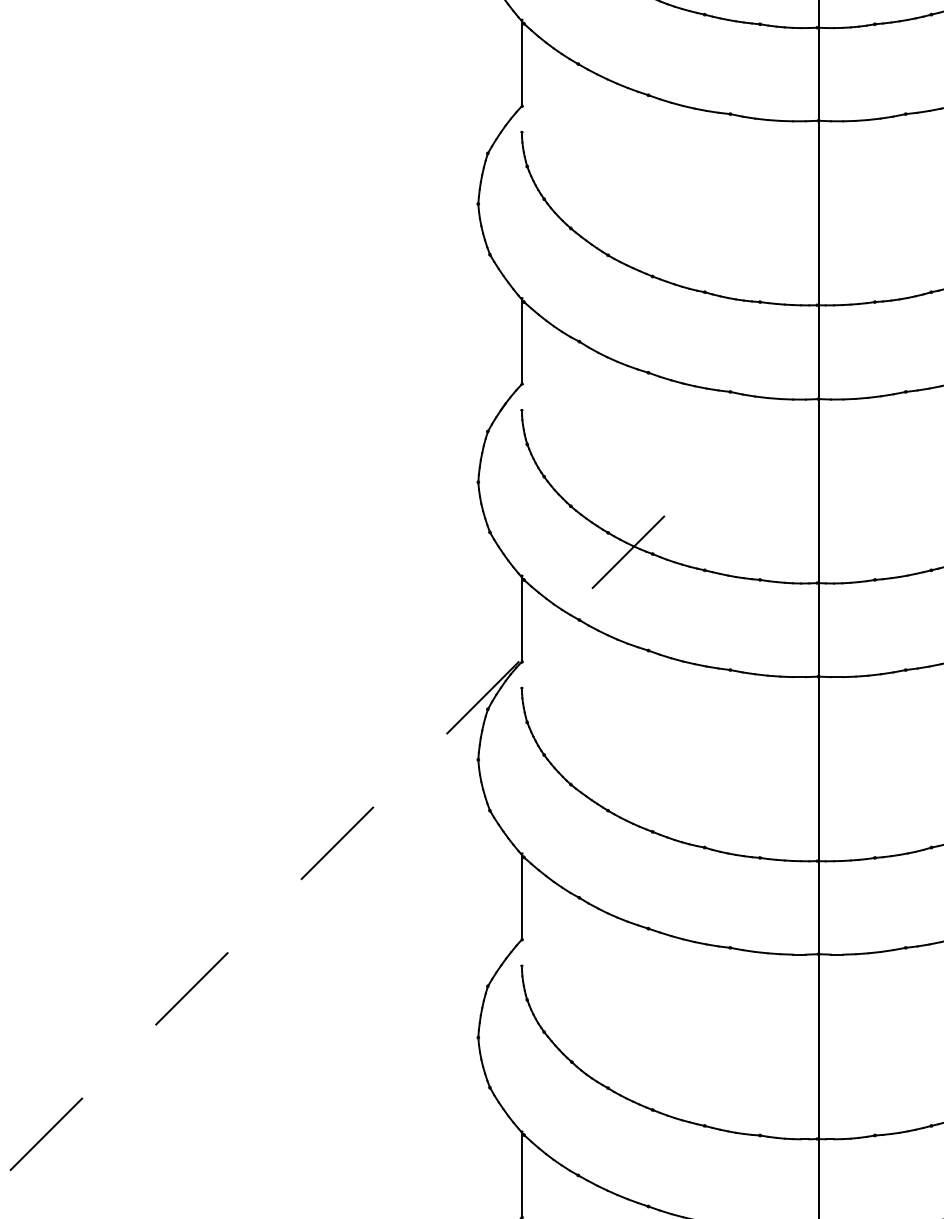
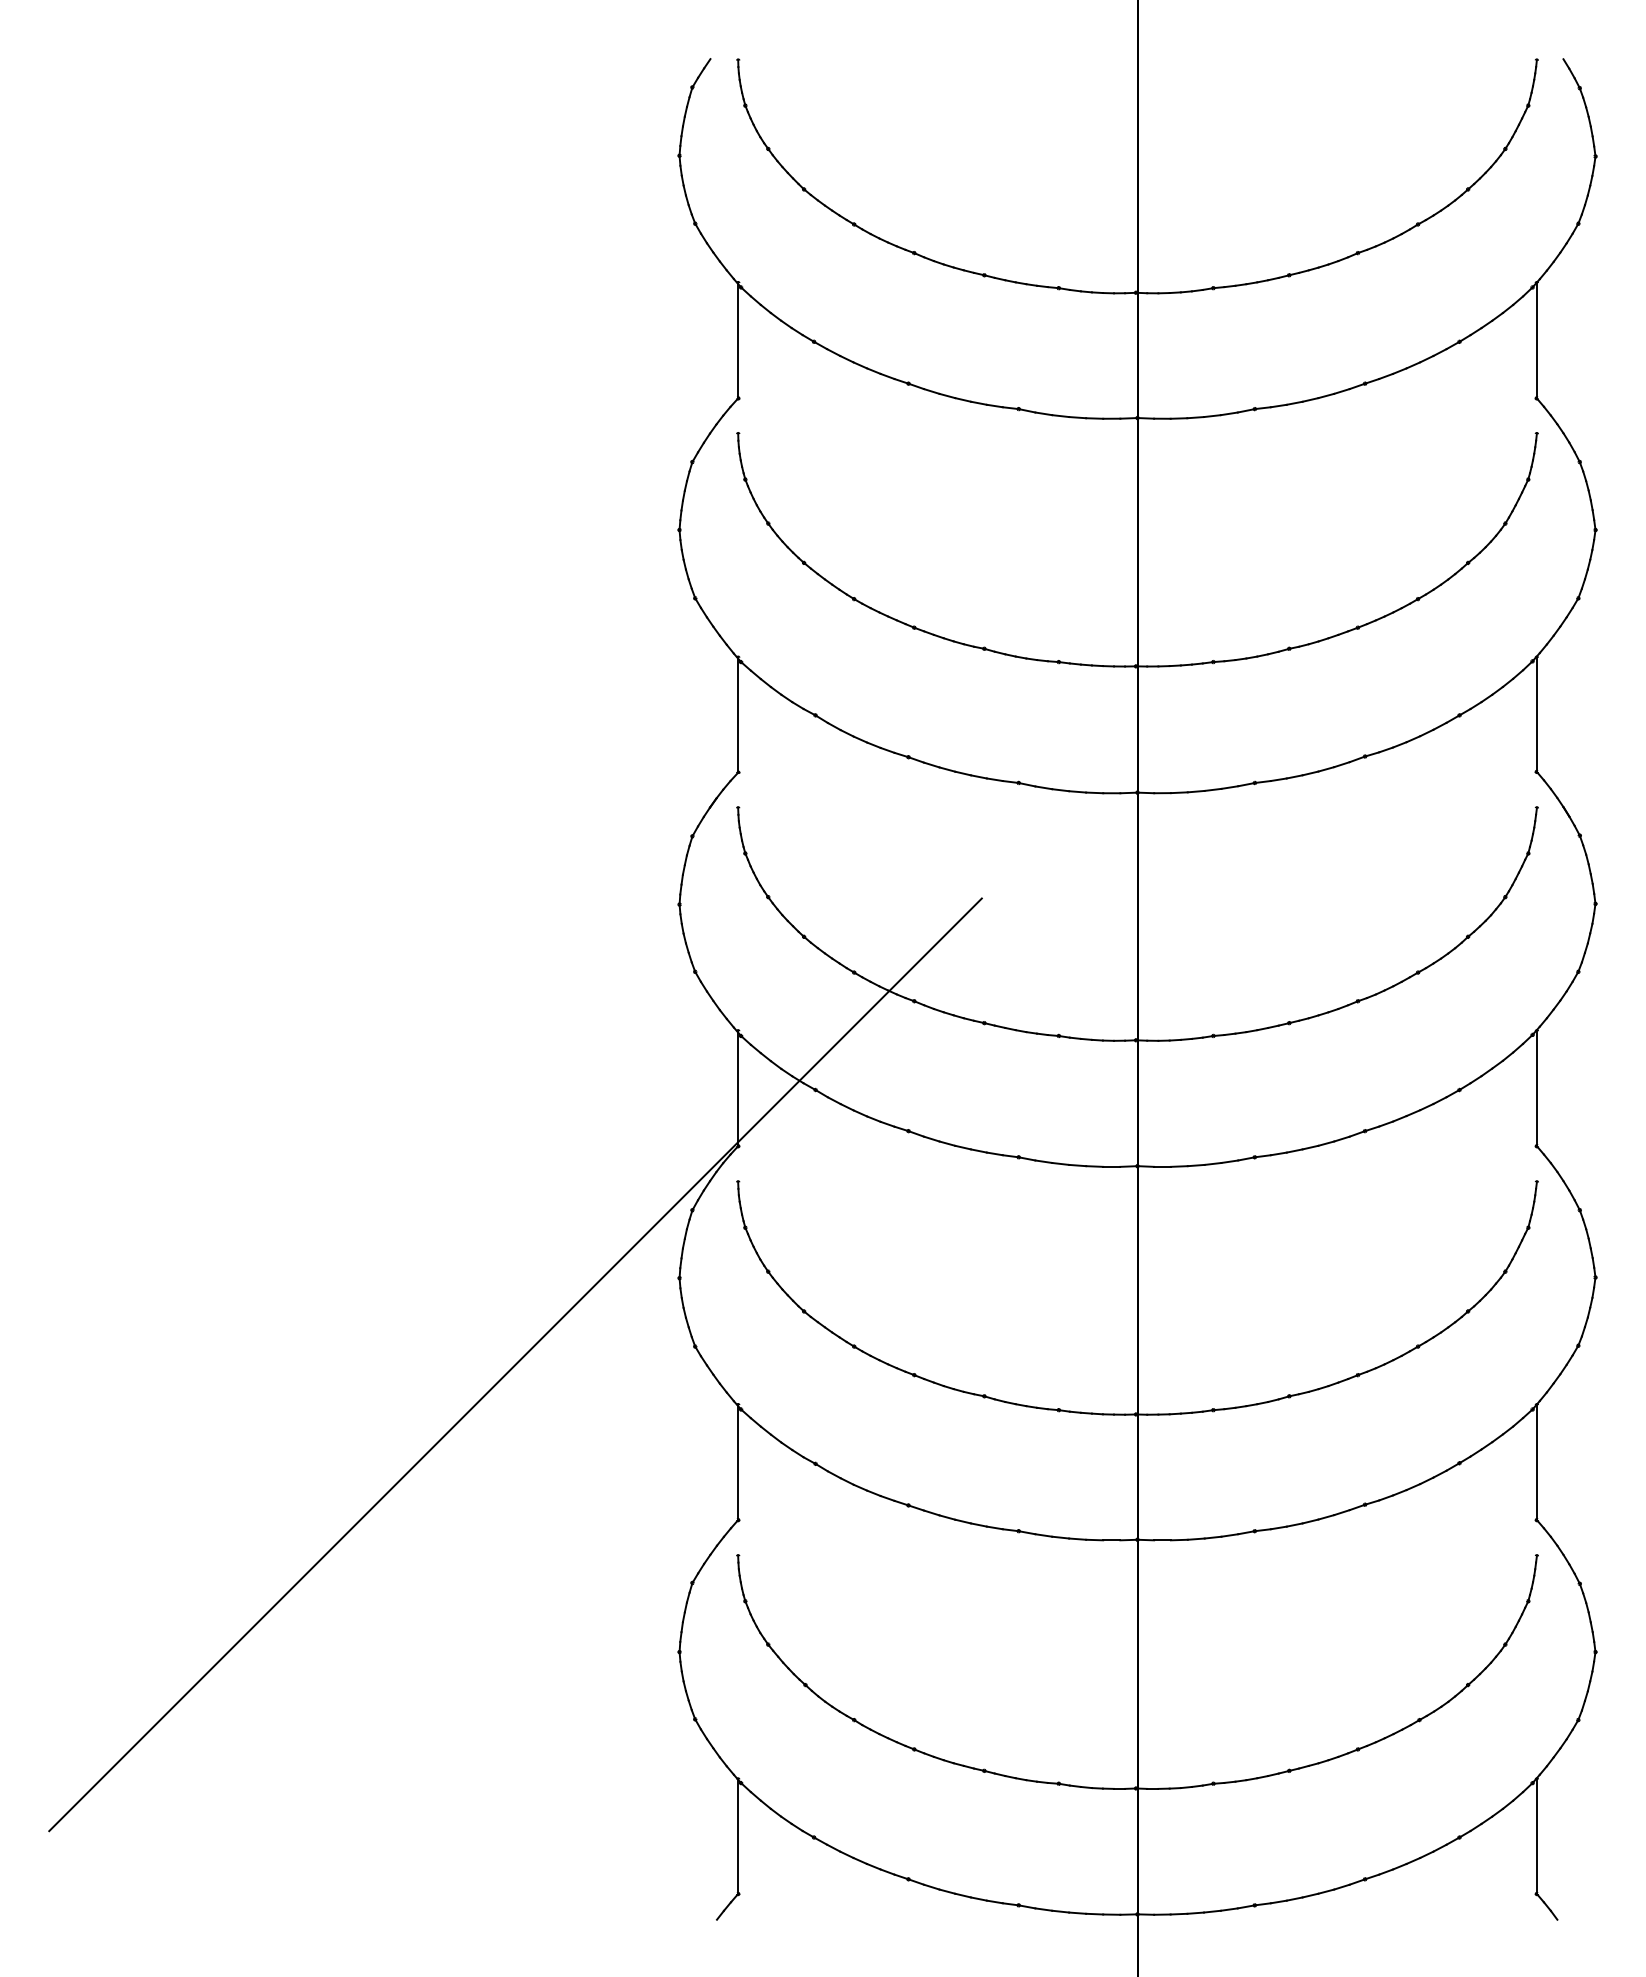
line: (356, 823) -> (515, 1364), dashed -> solid

